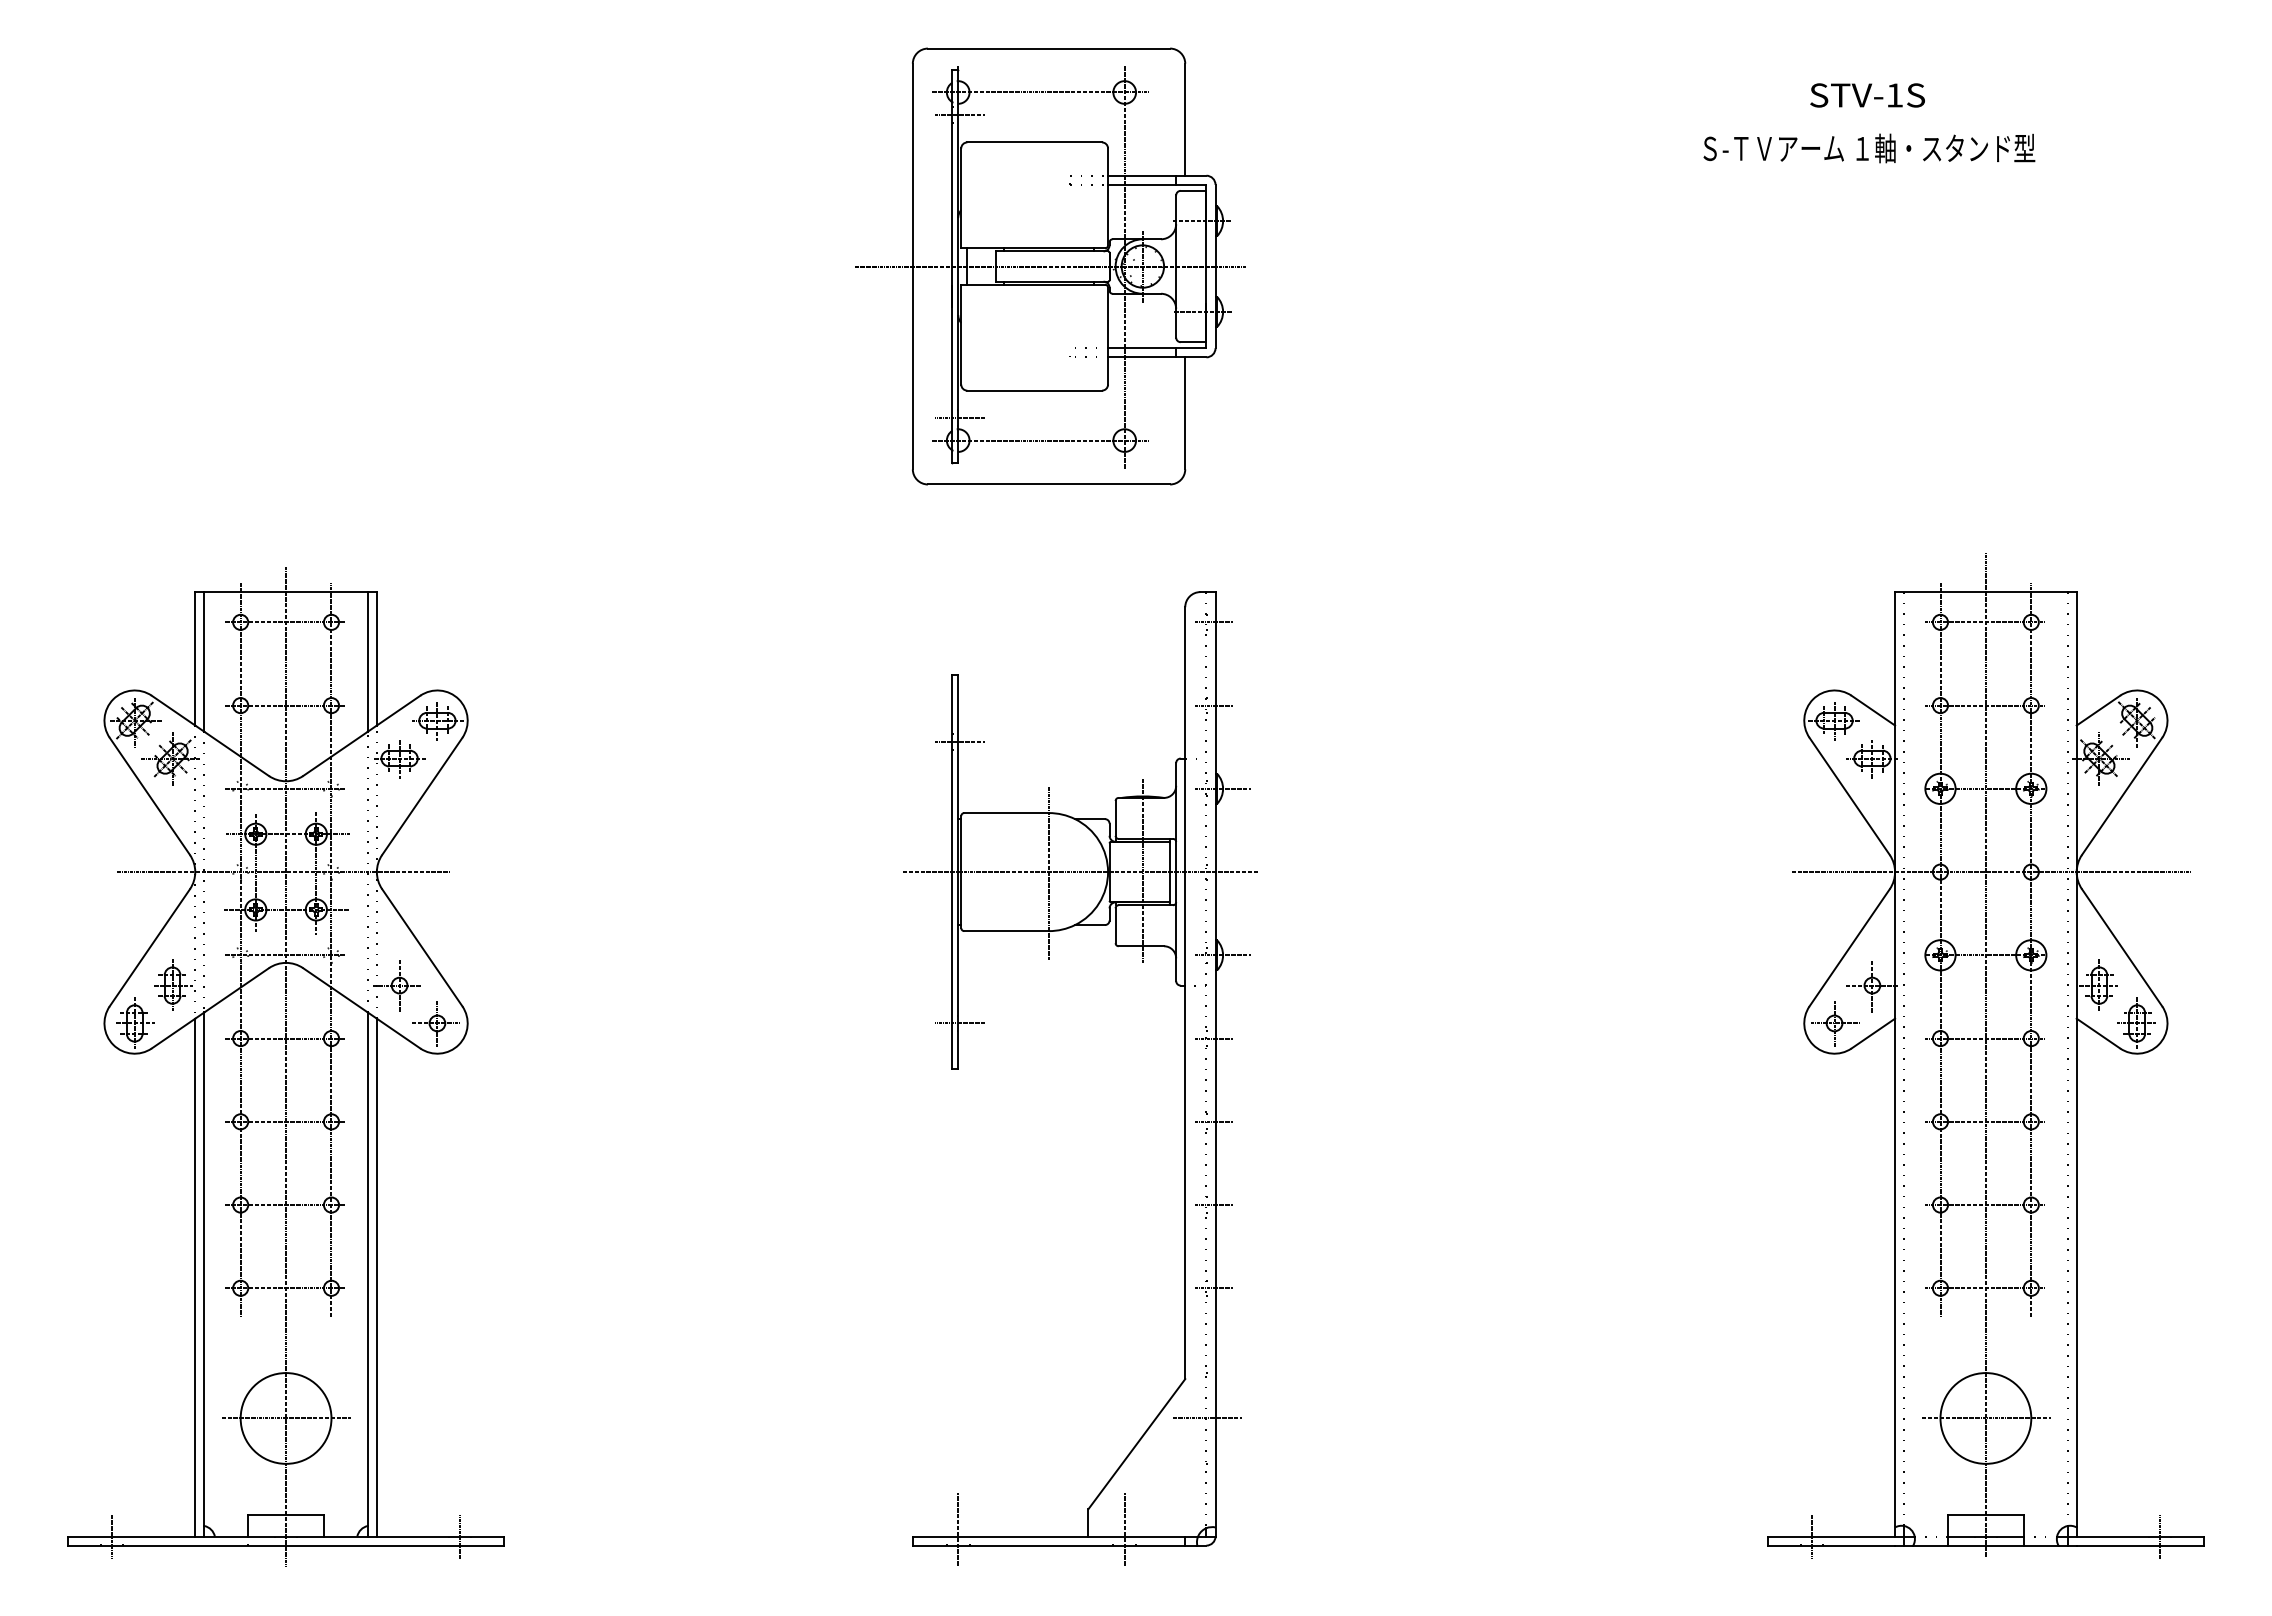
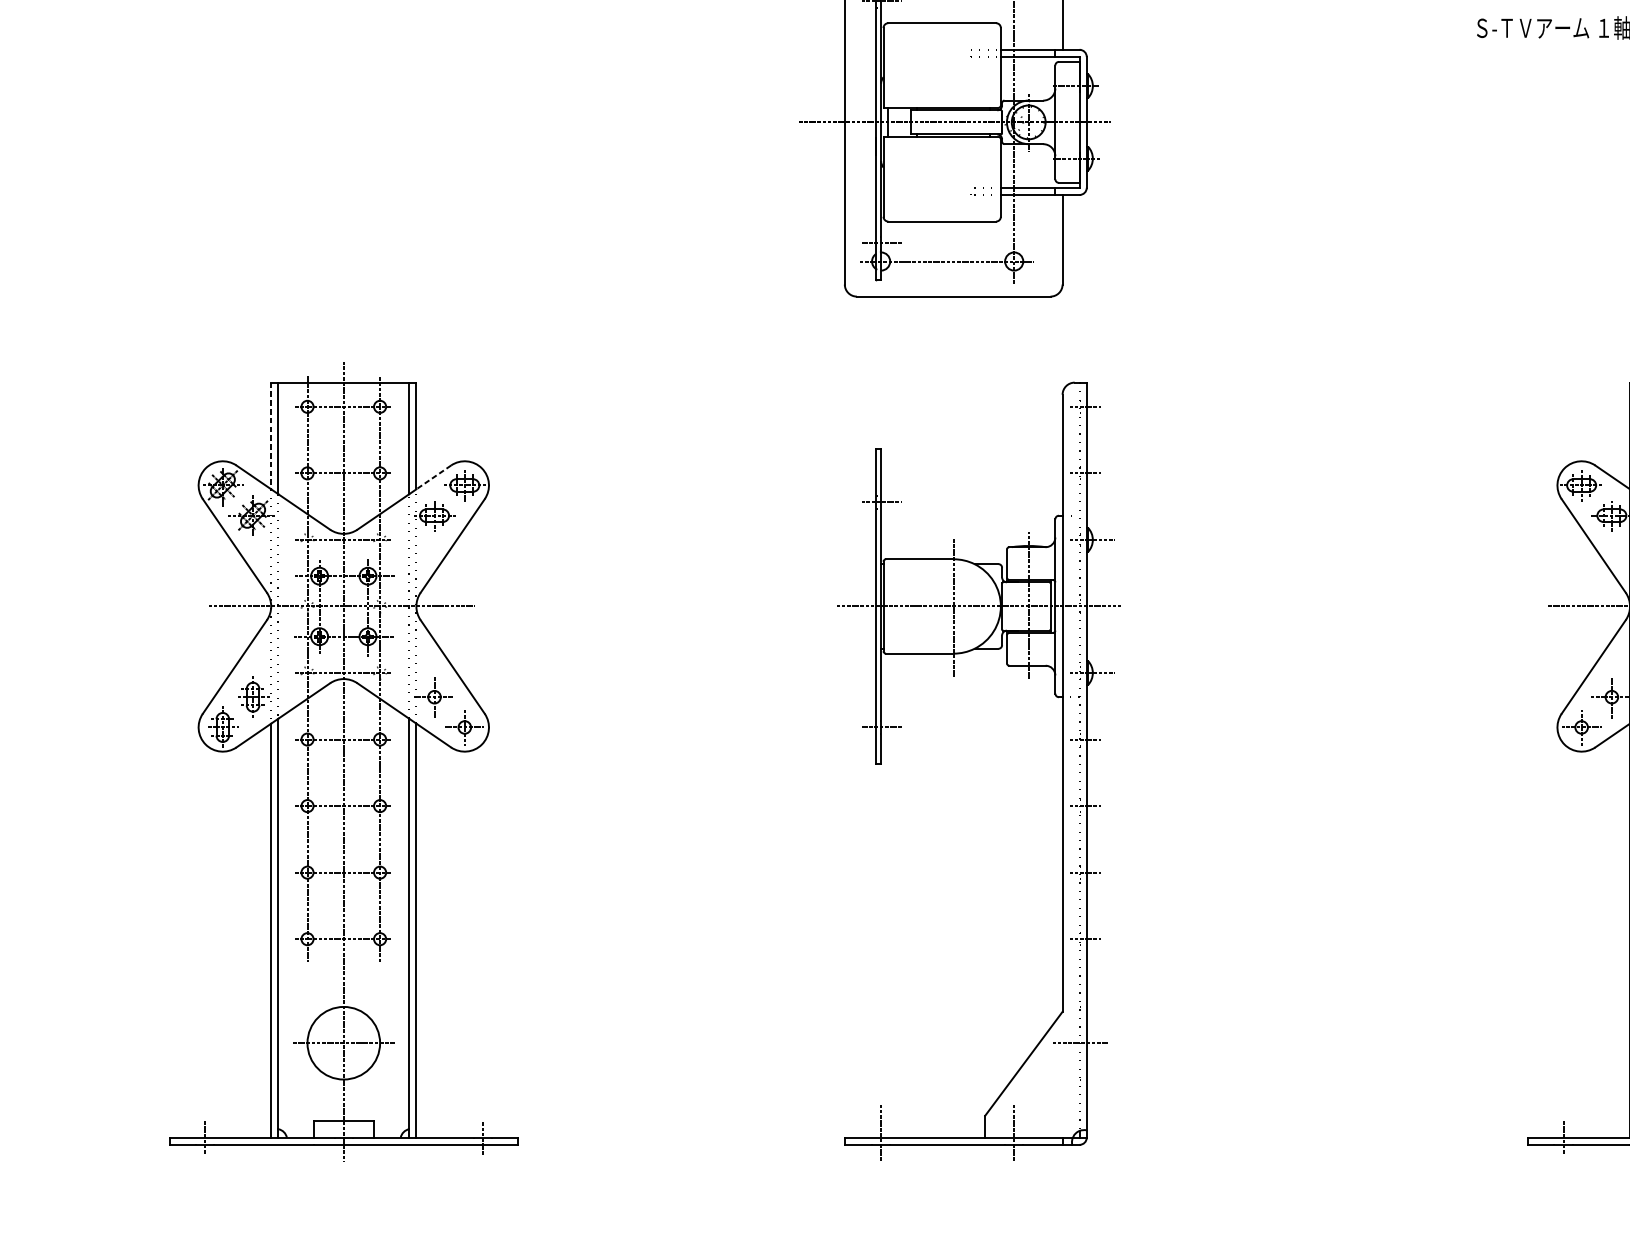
line: (195, 658) -> (271, 435), solid -> dashed
line: (398, 710) -> (433, 477), solid -> dashed

